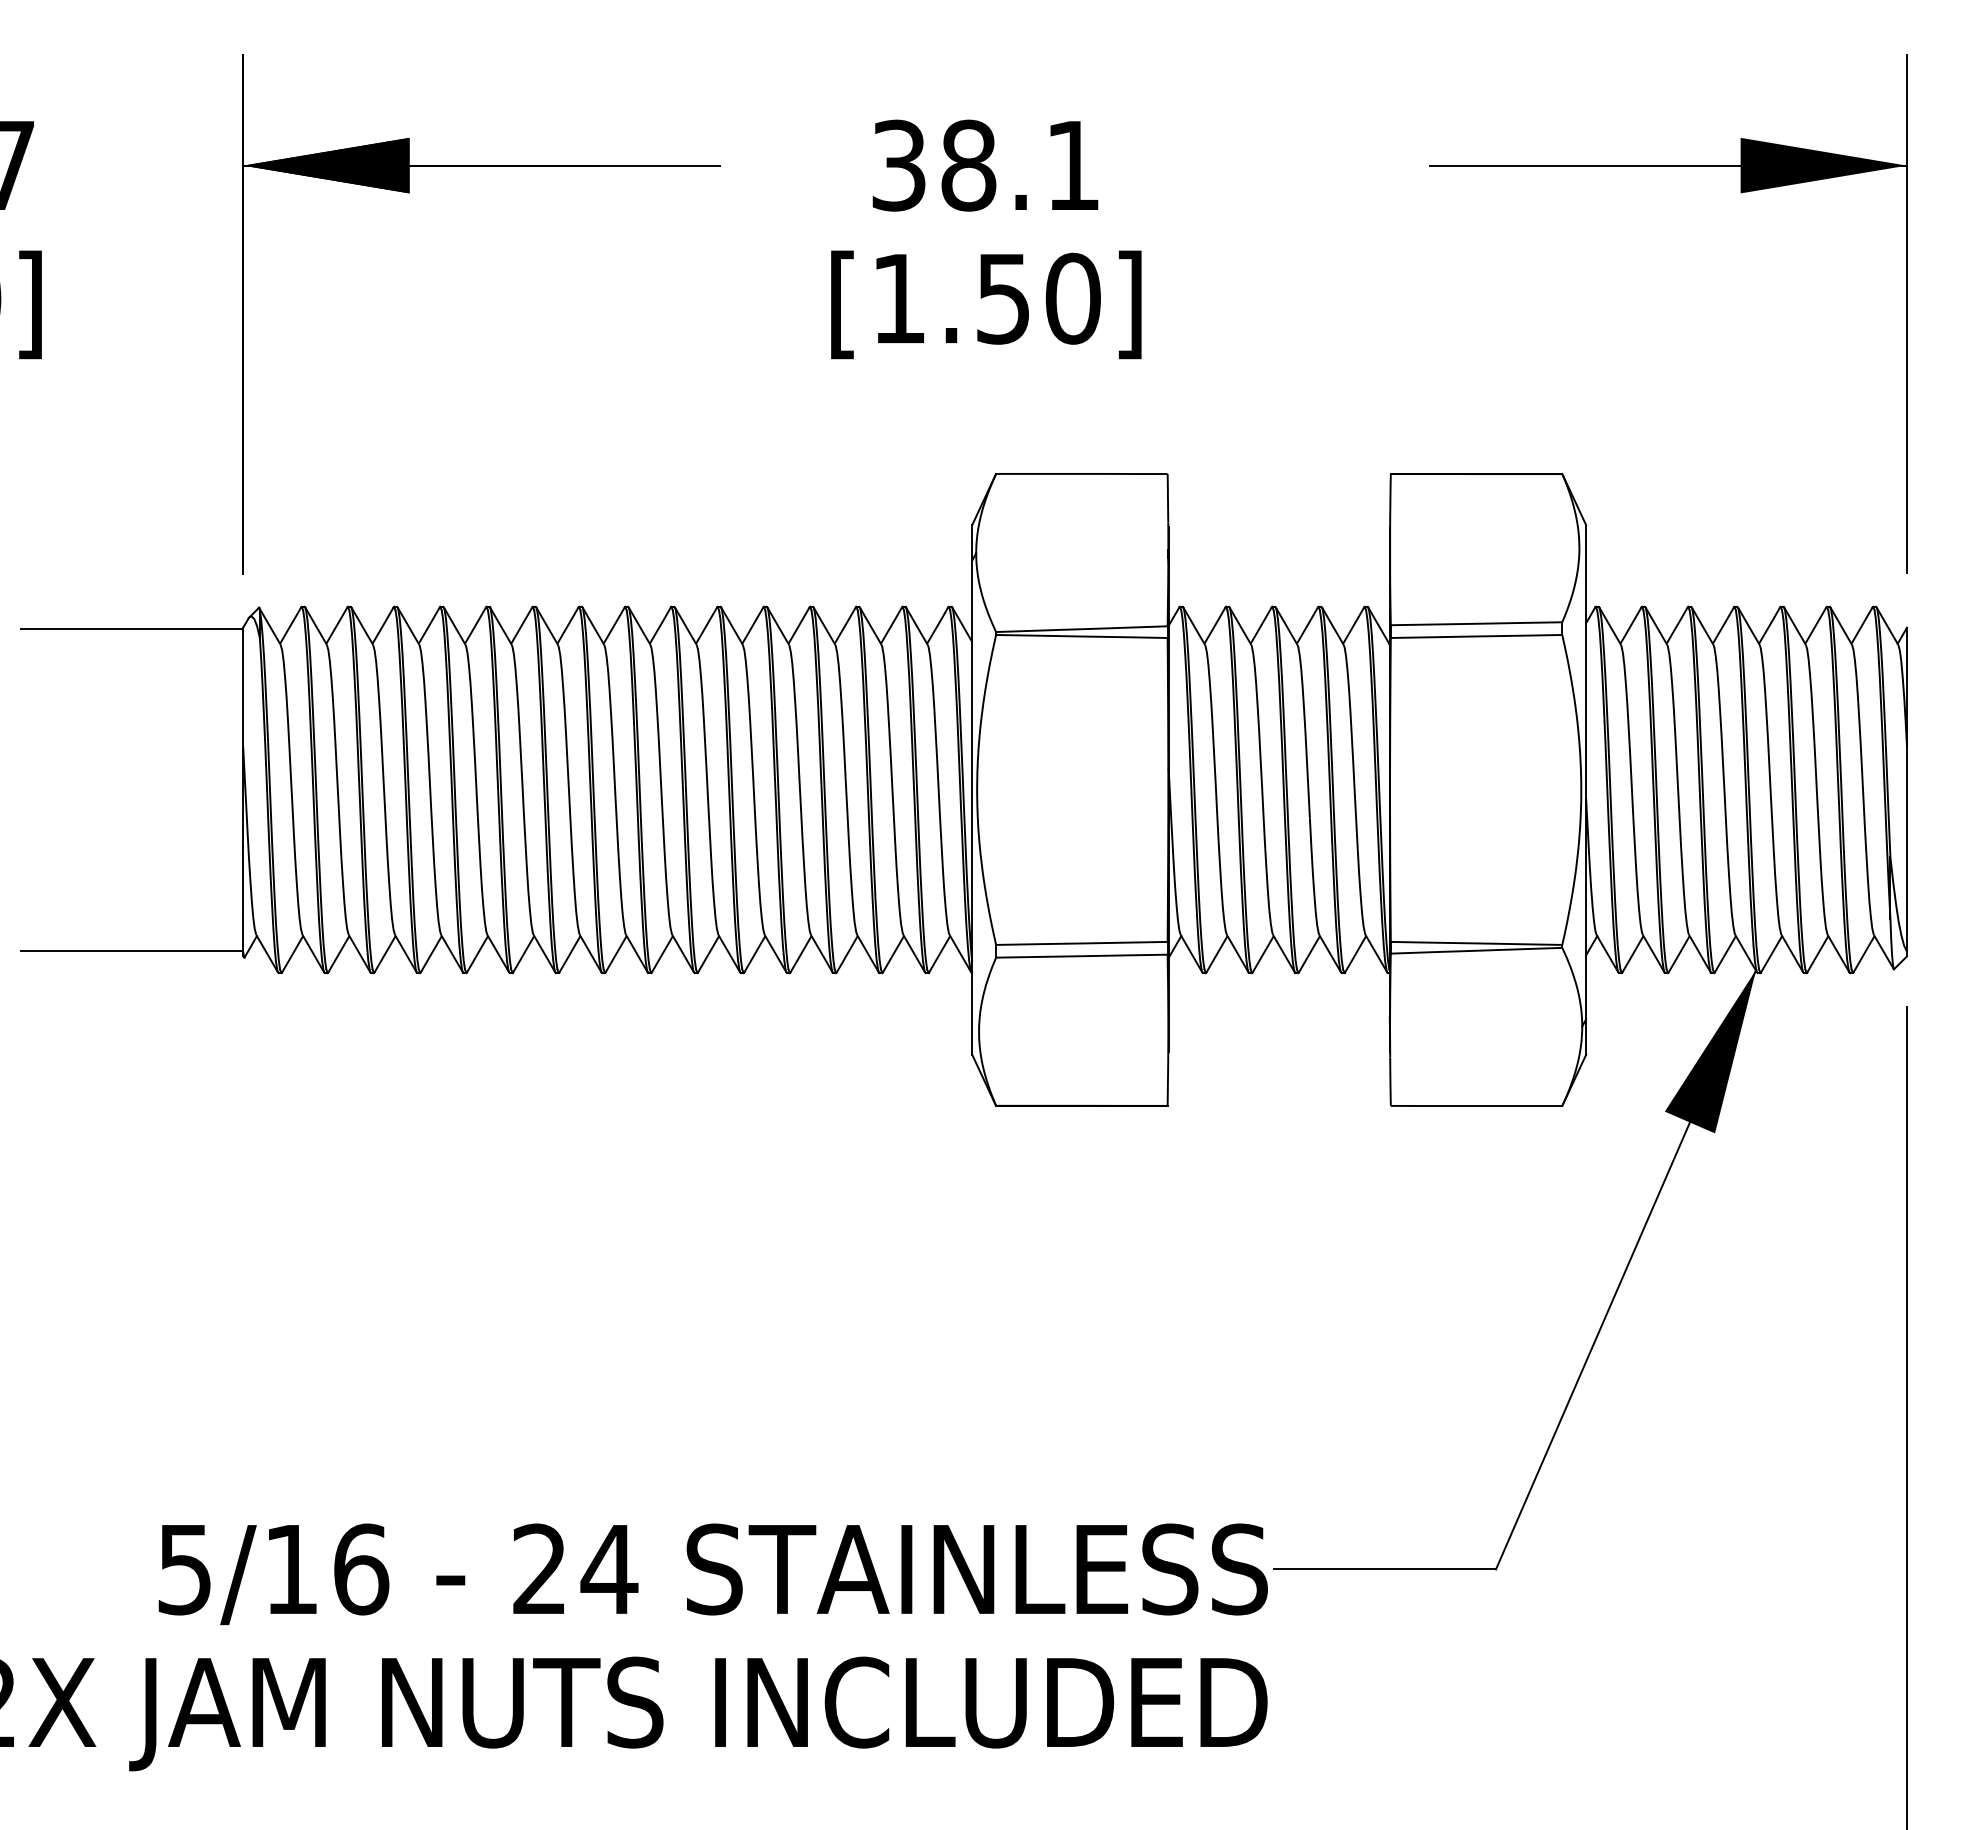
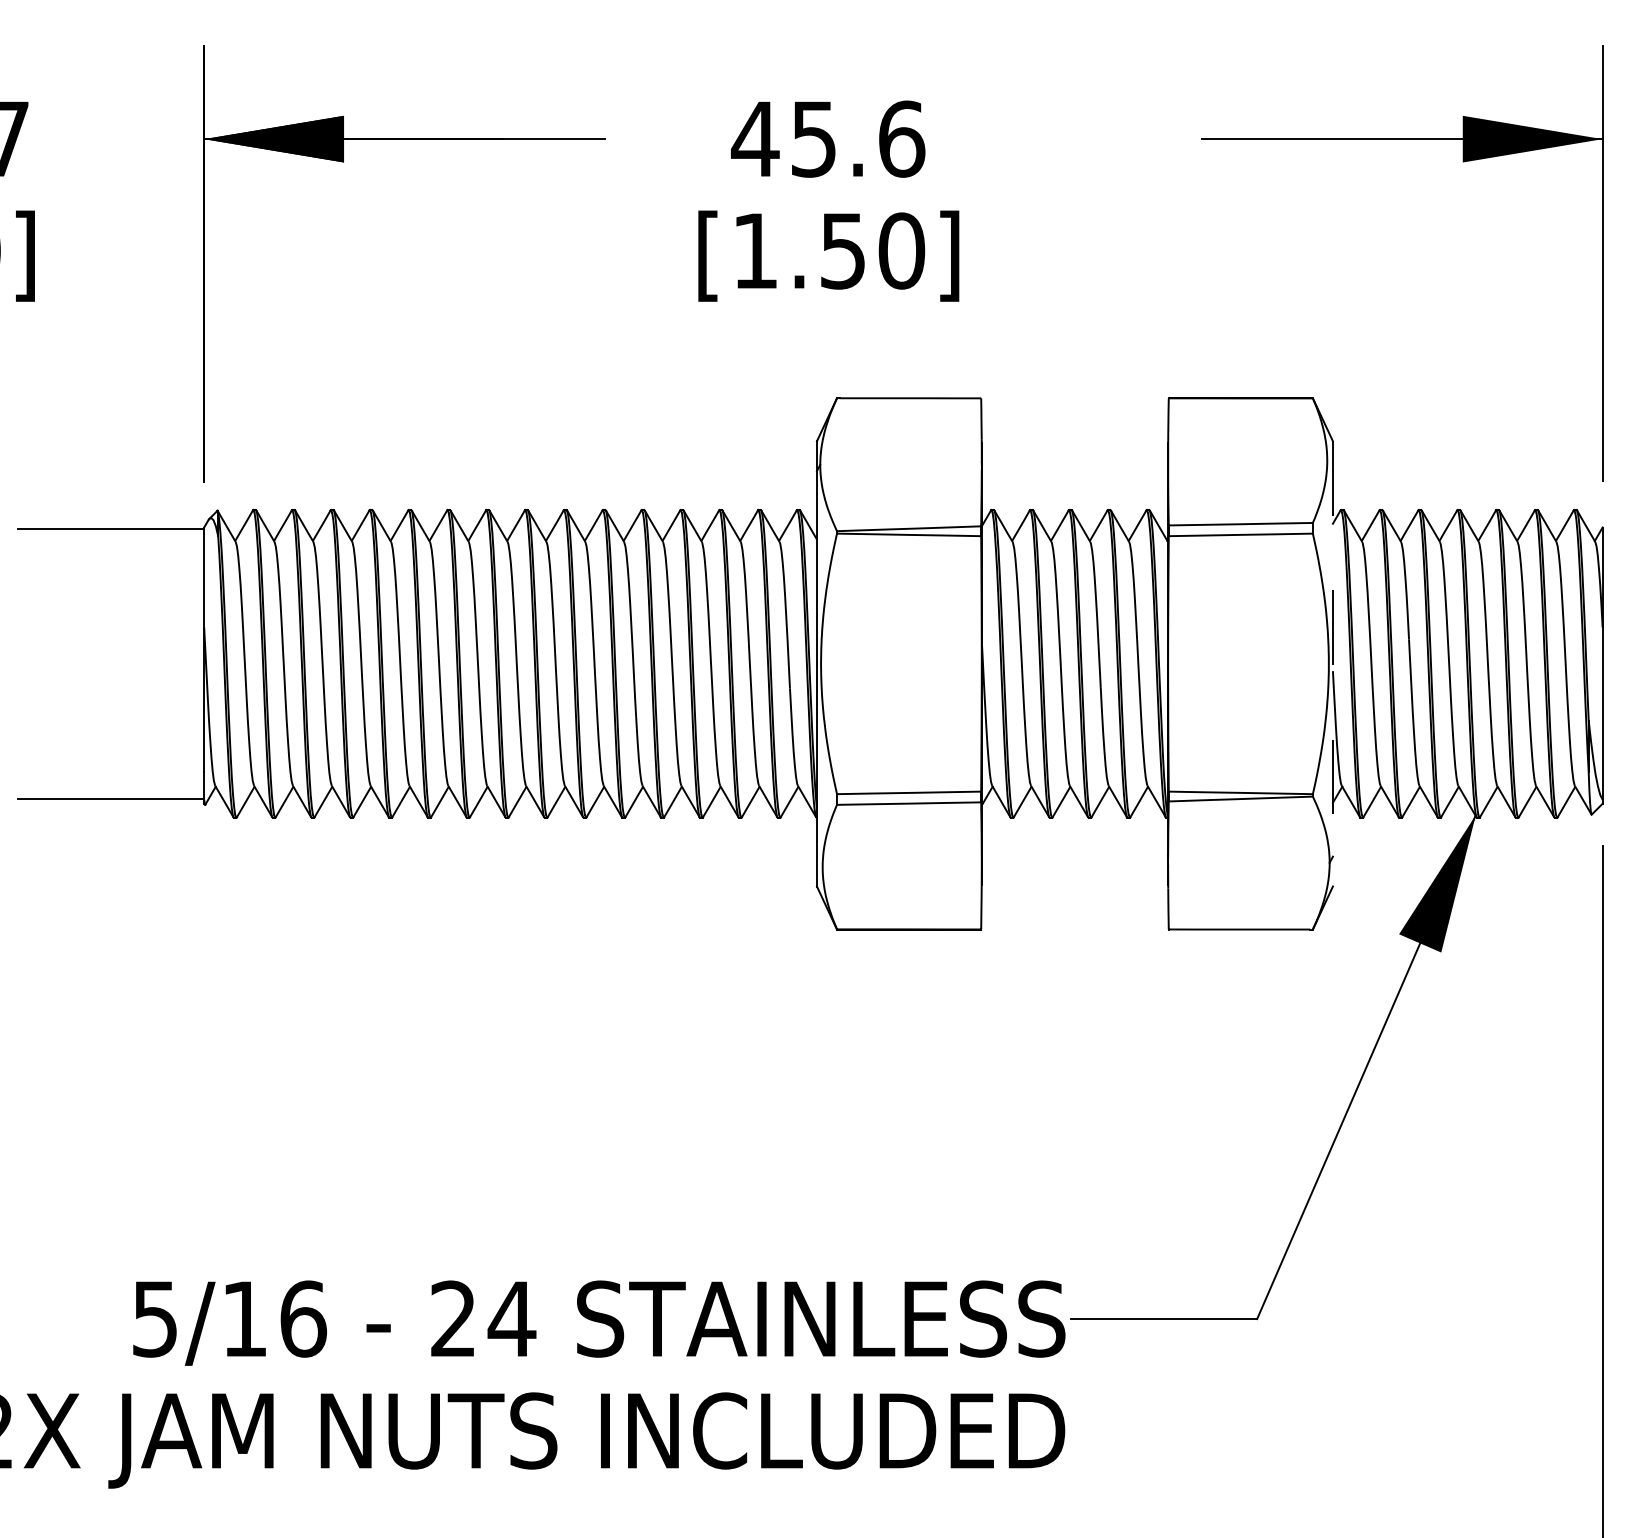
text: (985, 165) -> (828, 139), 38.1 -> 45.6
line: (1586, 789) -> (1333, 663), solid -> dashed

